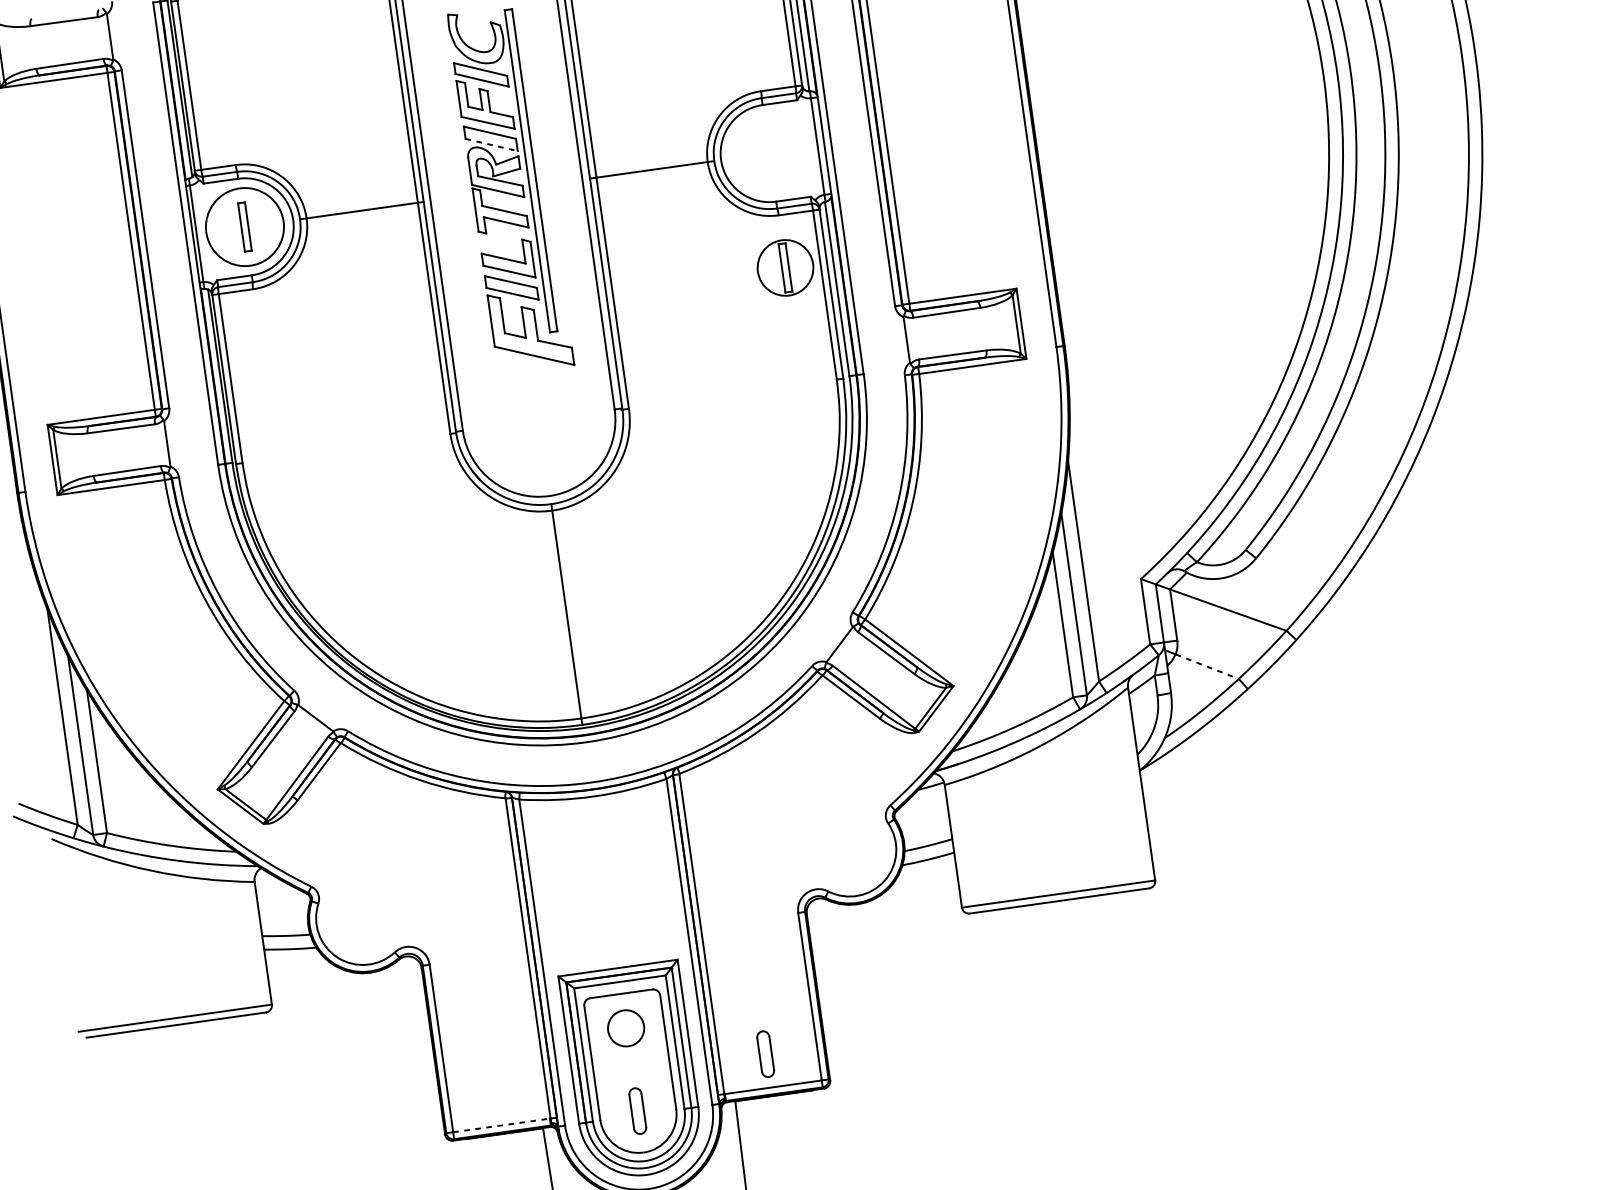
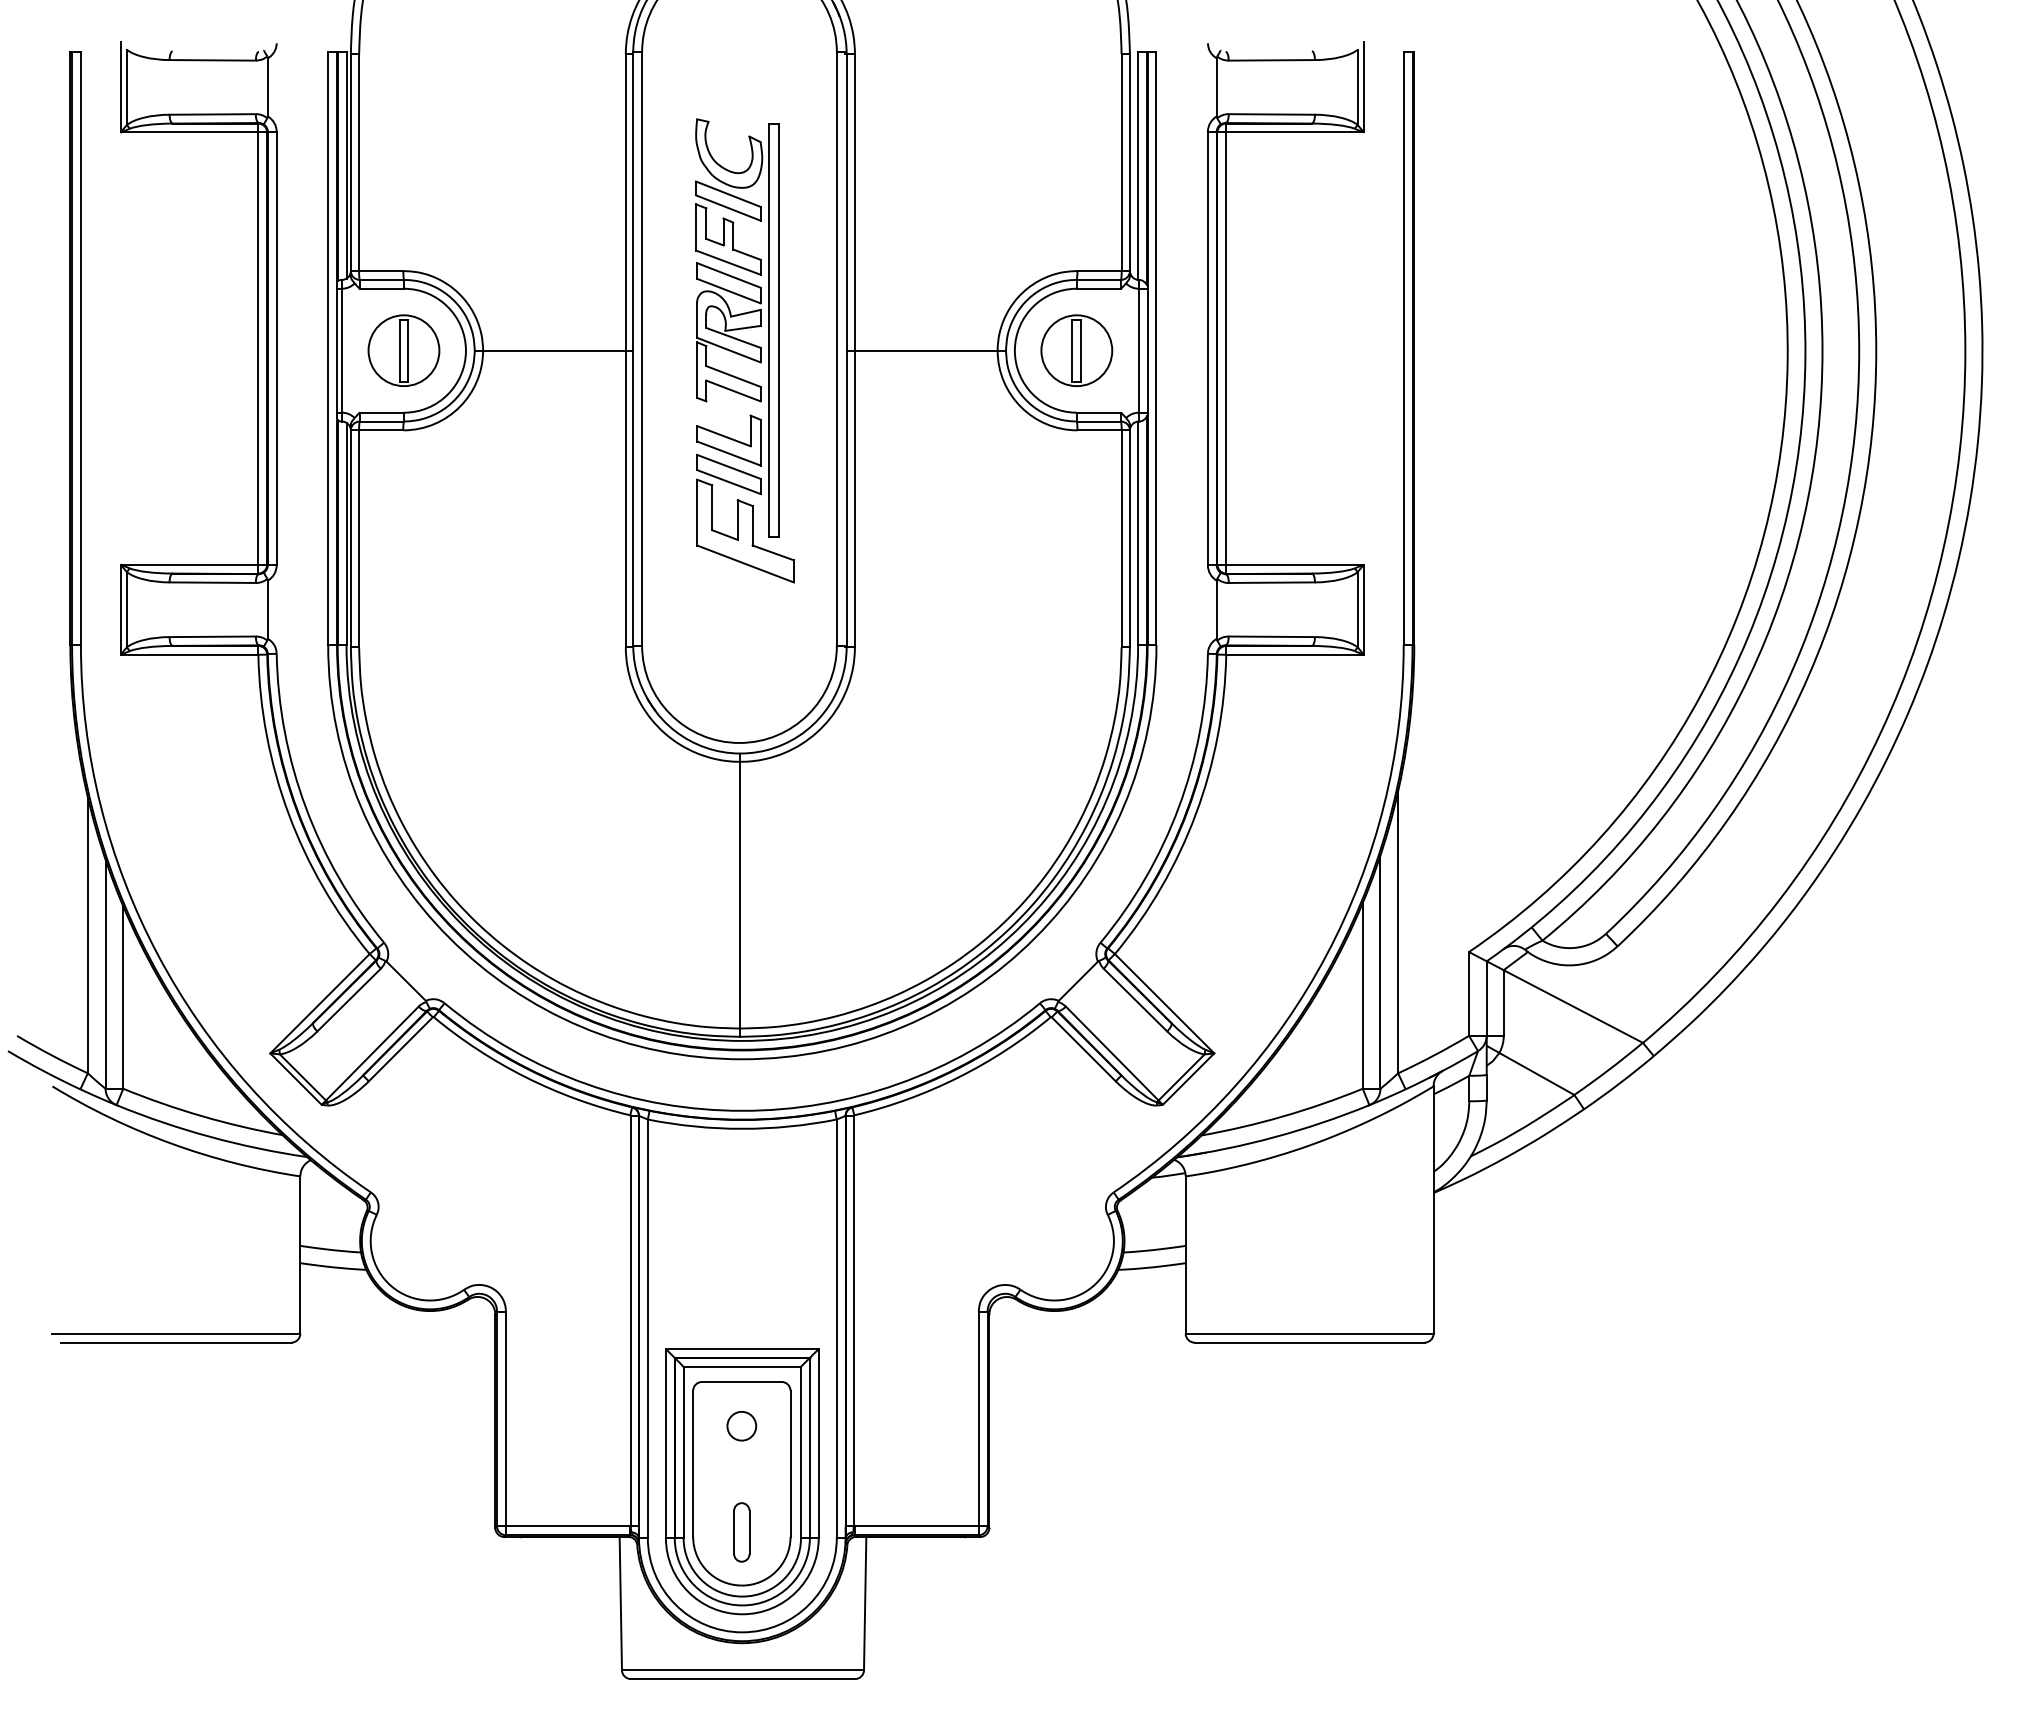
line: (492, 145) -> (729, 291), dashed -> solid
circle: (244, 226) -> (403, 350), size x0.71
part: (785, 267) -> (1076, 350), moved
line: (1206, 666) -> (1536, 1073), dashed -> solid
circle: (625, 1027) -> (741, 1425), size x0.62
part: (765, 1054) -> (912, 1483), removed
line: (502, 1125) -> (568, 1526), dashed -> solid

